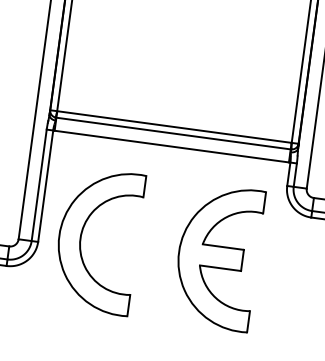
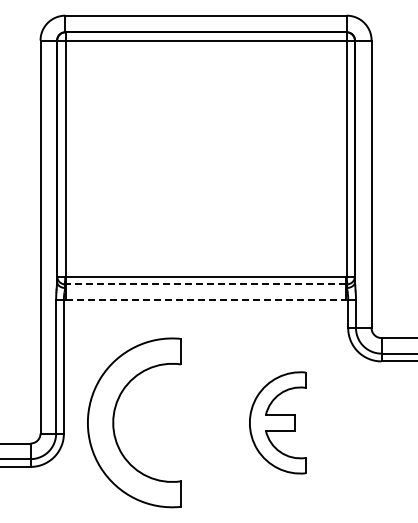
line: (173, 133) -> (205, 284), solid -> dashed
line: (172, 146) -> (206, 300), solid -> dashed
part: (217, 256) -> (277, 422), size x0.6

